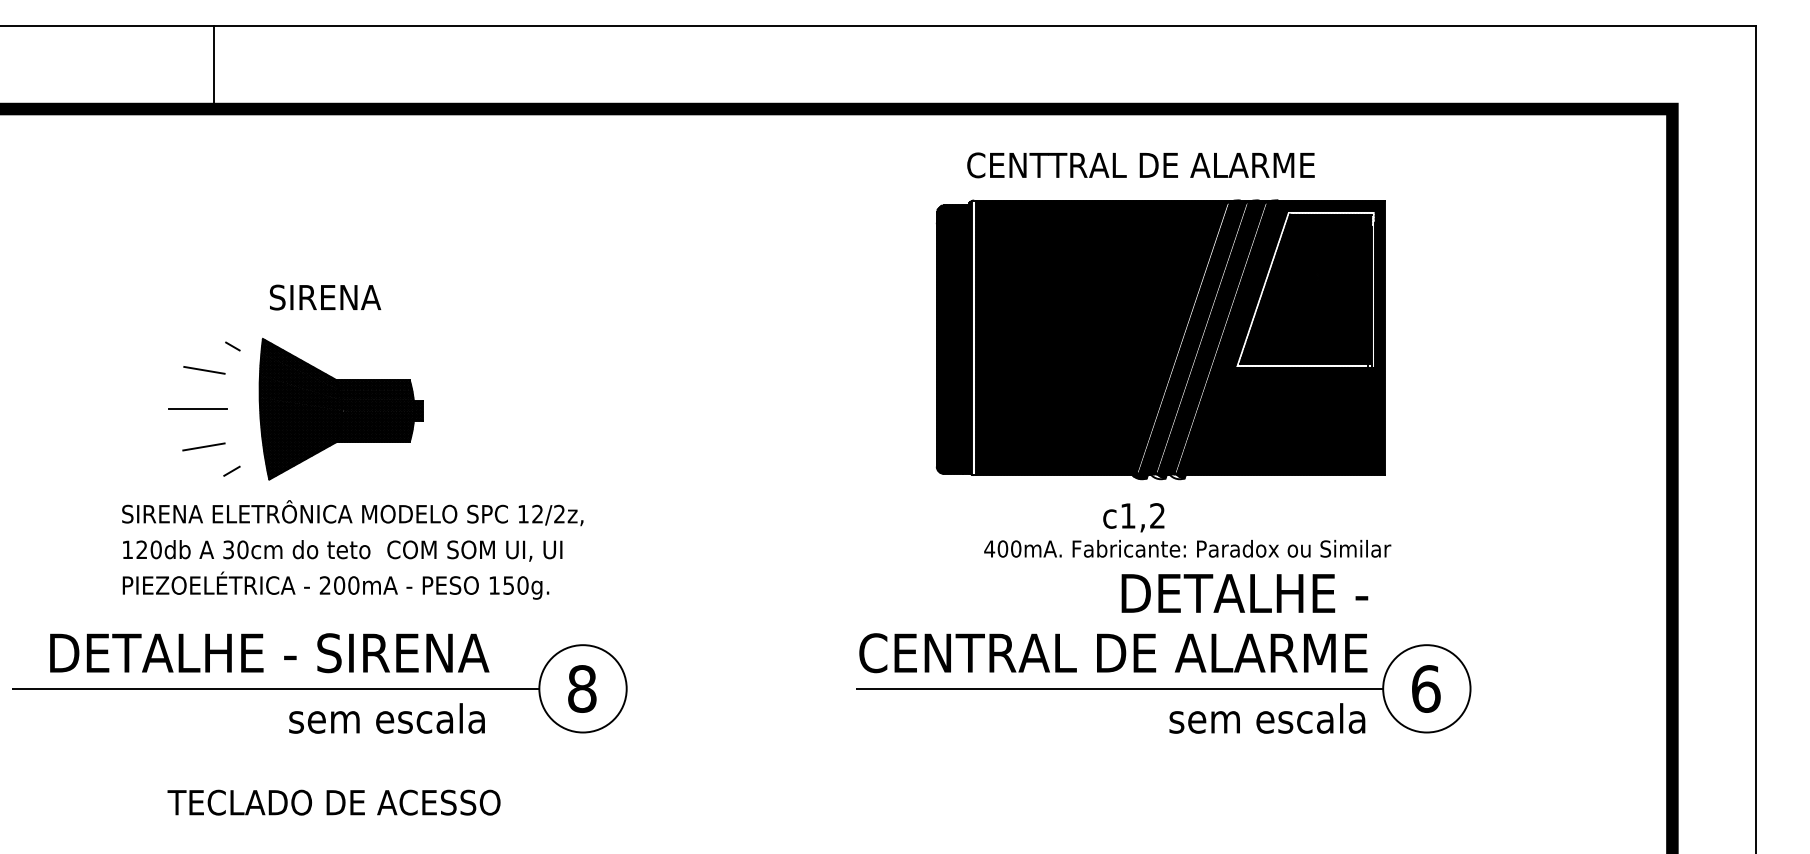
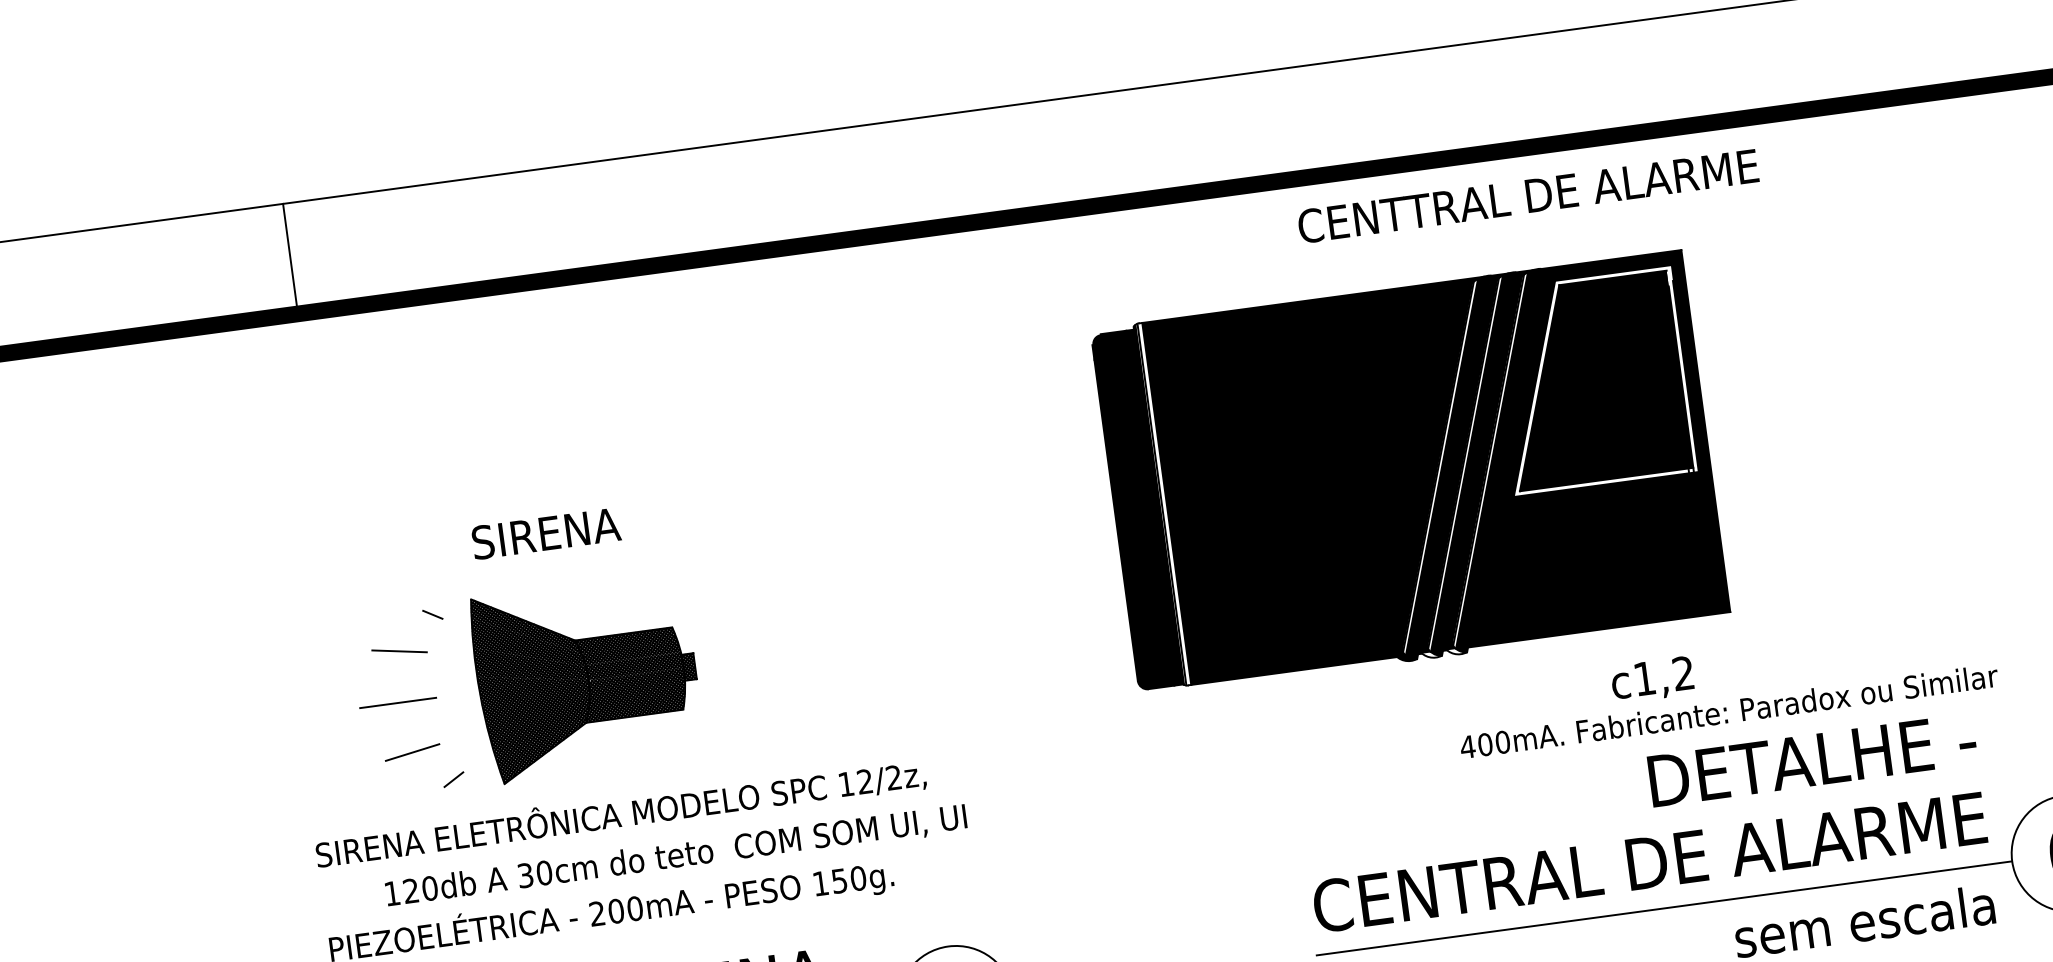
line: (213, 67) -> (290, 259), moved
text: (1140, 165) -> (1527, 196), moved
part: (1160, 339) -> (1410, 473), moved
text: (342, 550) -> (675, 856), moved

